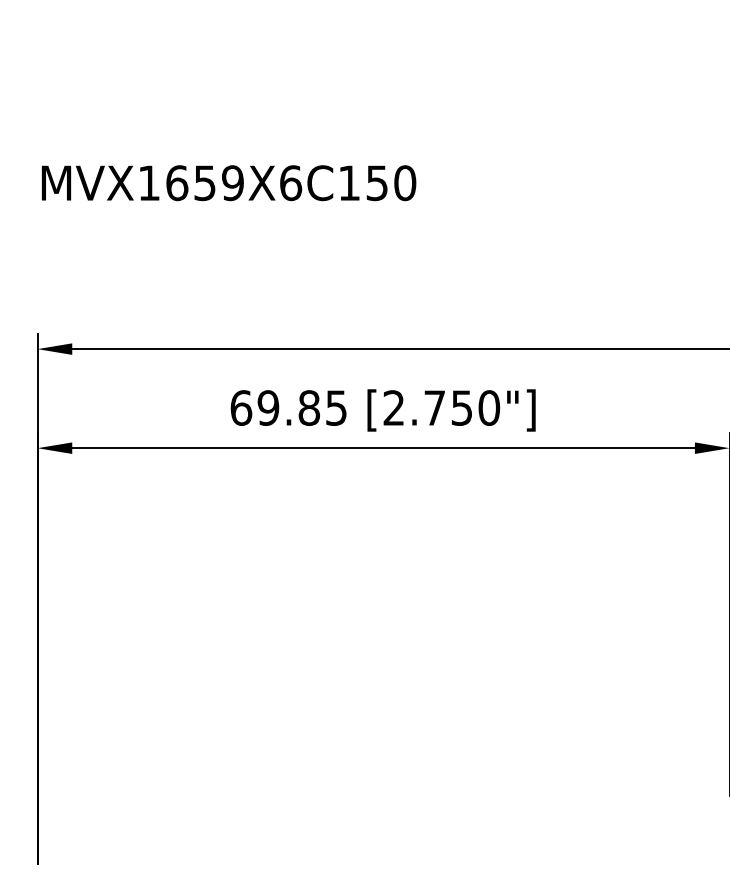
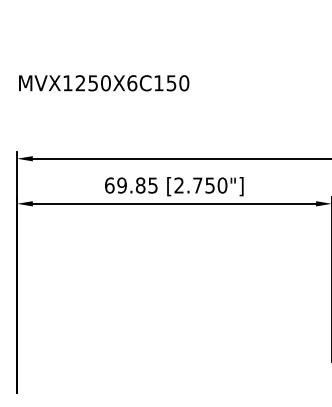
text: (203, 183) -> (92, 83), MVX1659X6C150 -> MVX1250X6C150

